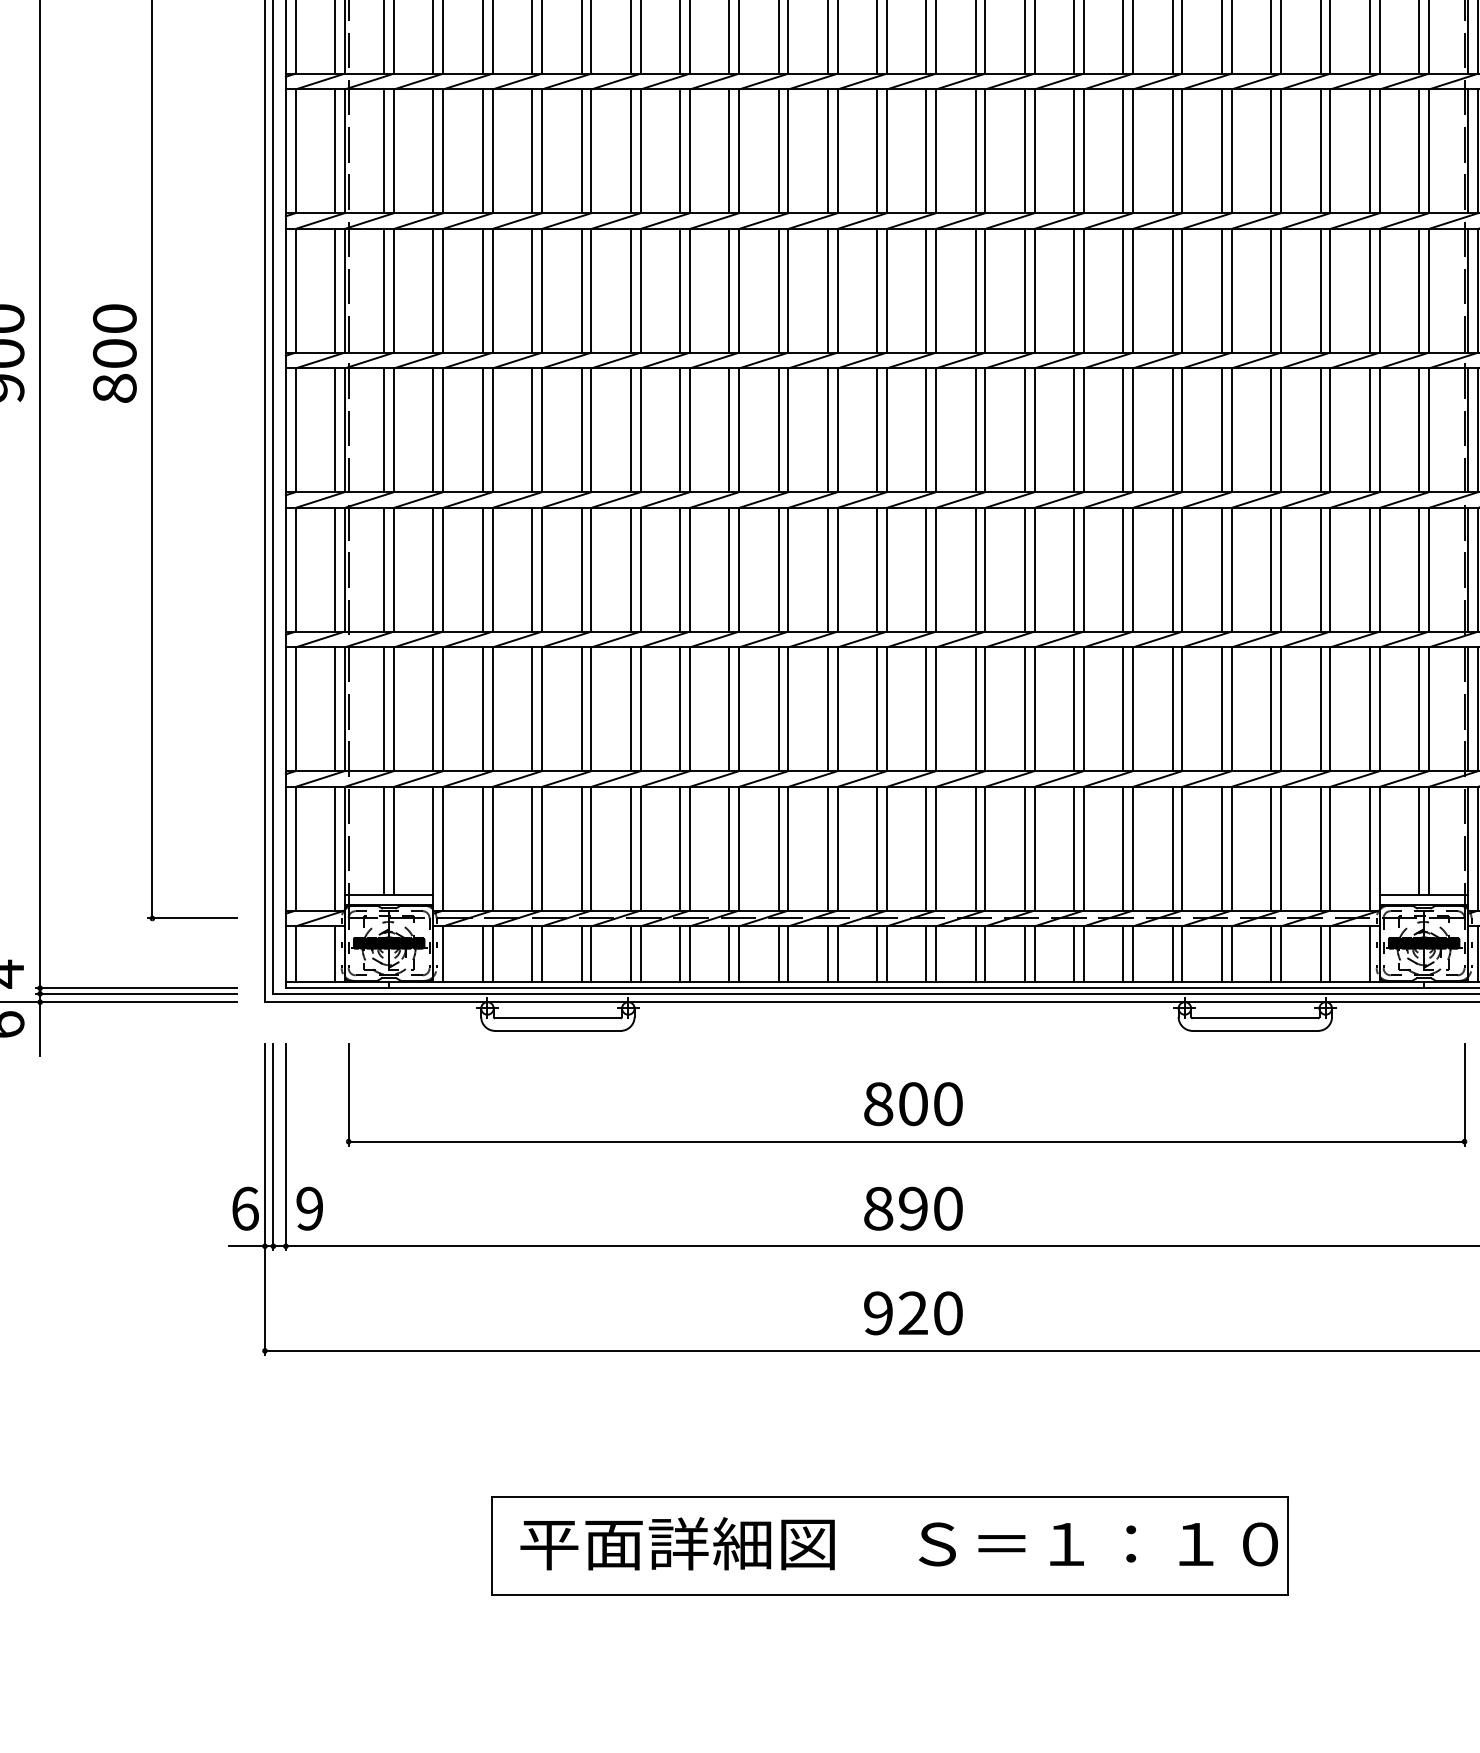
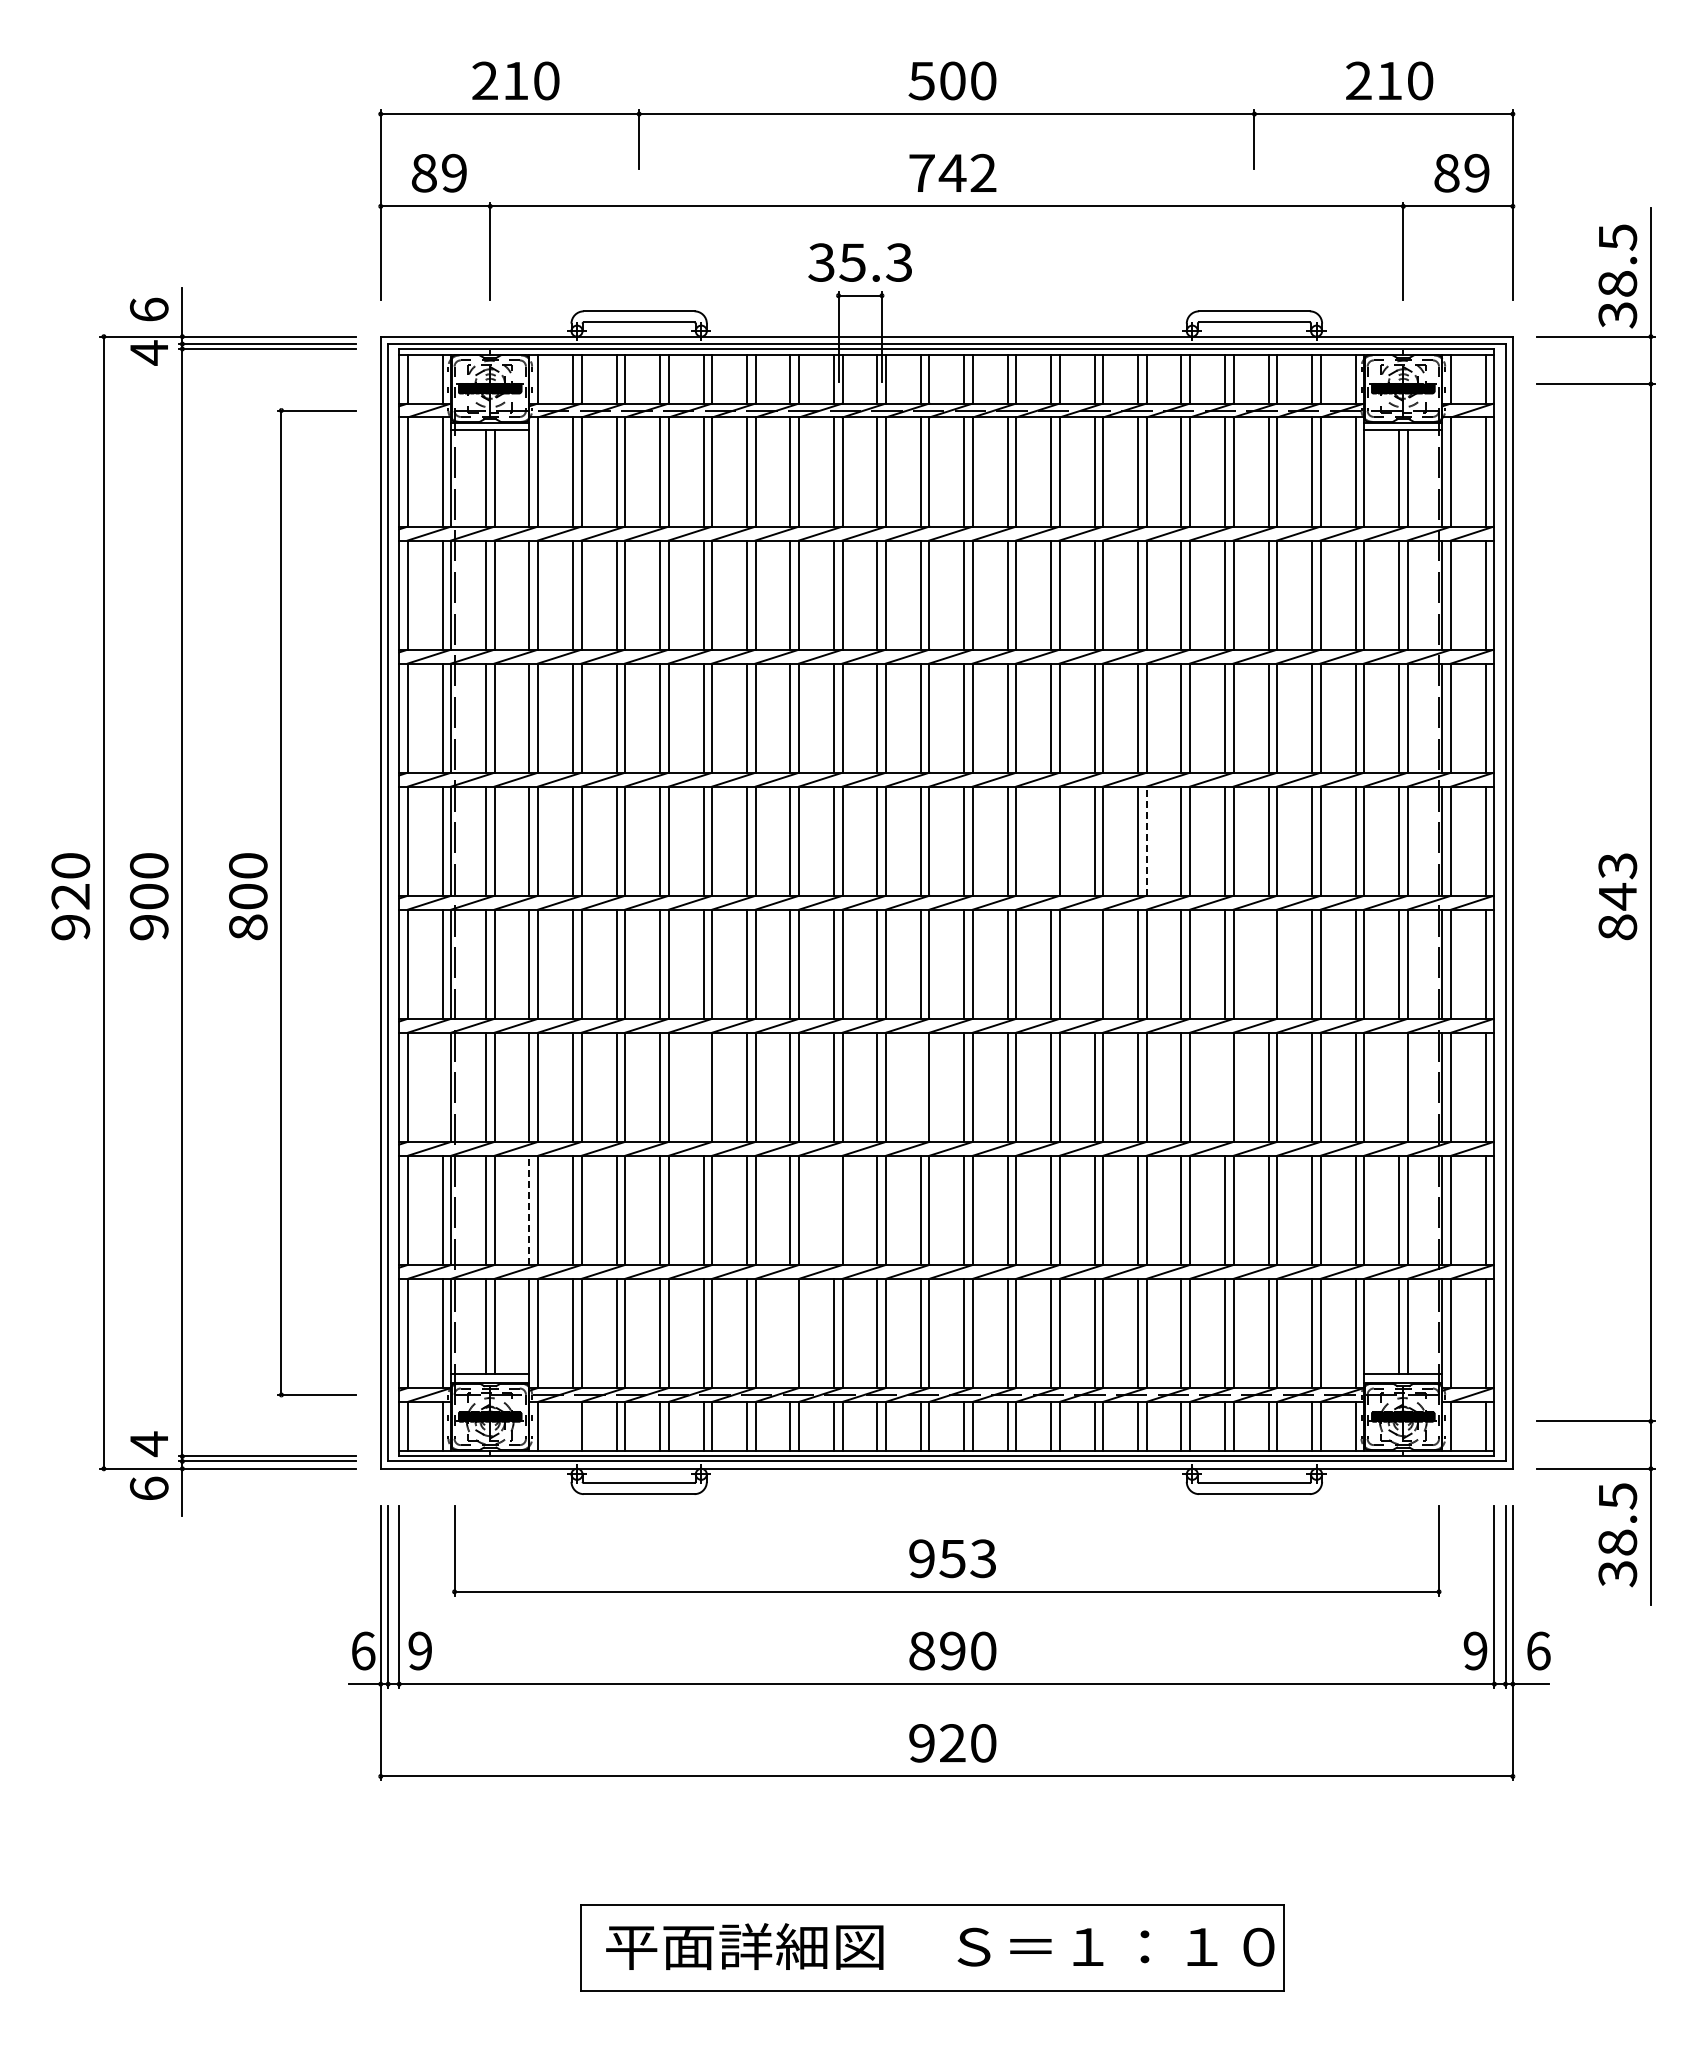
line: (1025, 290) -> (1051, 840), removed
line: (1132, 291) -> (1146, 841), solid -> dashed
line: (1074, 429) -> (1094, 963), removed
line: (1271, 429) -> (1268, 963), removed
line: (334, 568) -> (442, 1086), removed
line: (630, 568) -> (703, 1086), removed
line: (876, 568) -> (920, 1086), removed
line: (1221, 568) -> (1224, 1086), removed
line: (1419, 568) -> (1399, 1086), removed
line: (778, 708) -> (833, 1209), removed
line: (433, 709) -> (529, 1210), solid -> dashed
line: (729, 848) -> (790, 1333), removed
line: (482, 953) -> (572, 1425), removed
text: (913, 1103) -> (952, 1558), 800 -> 953

